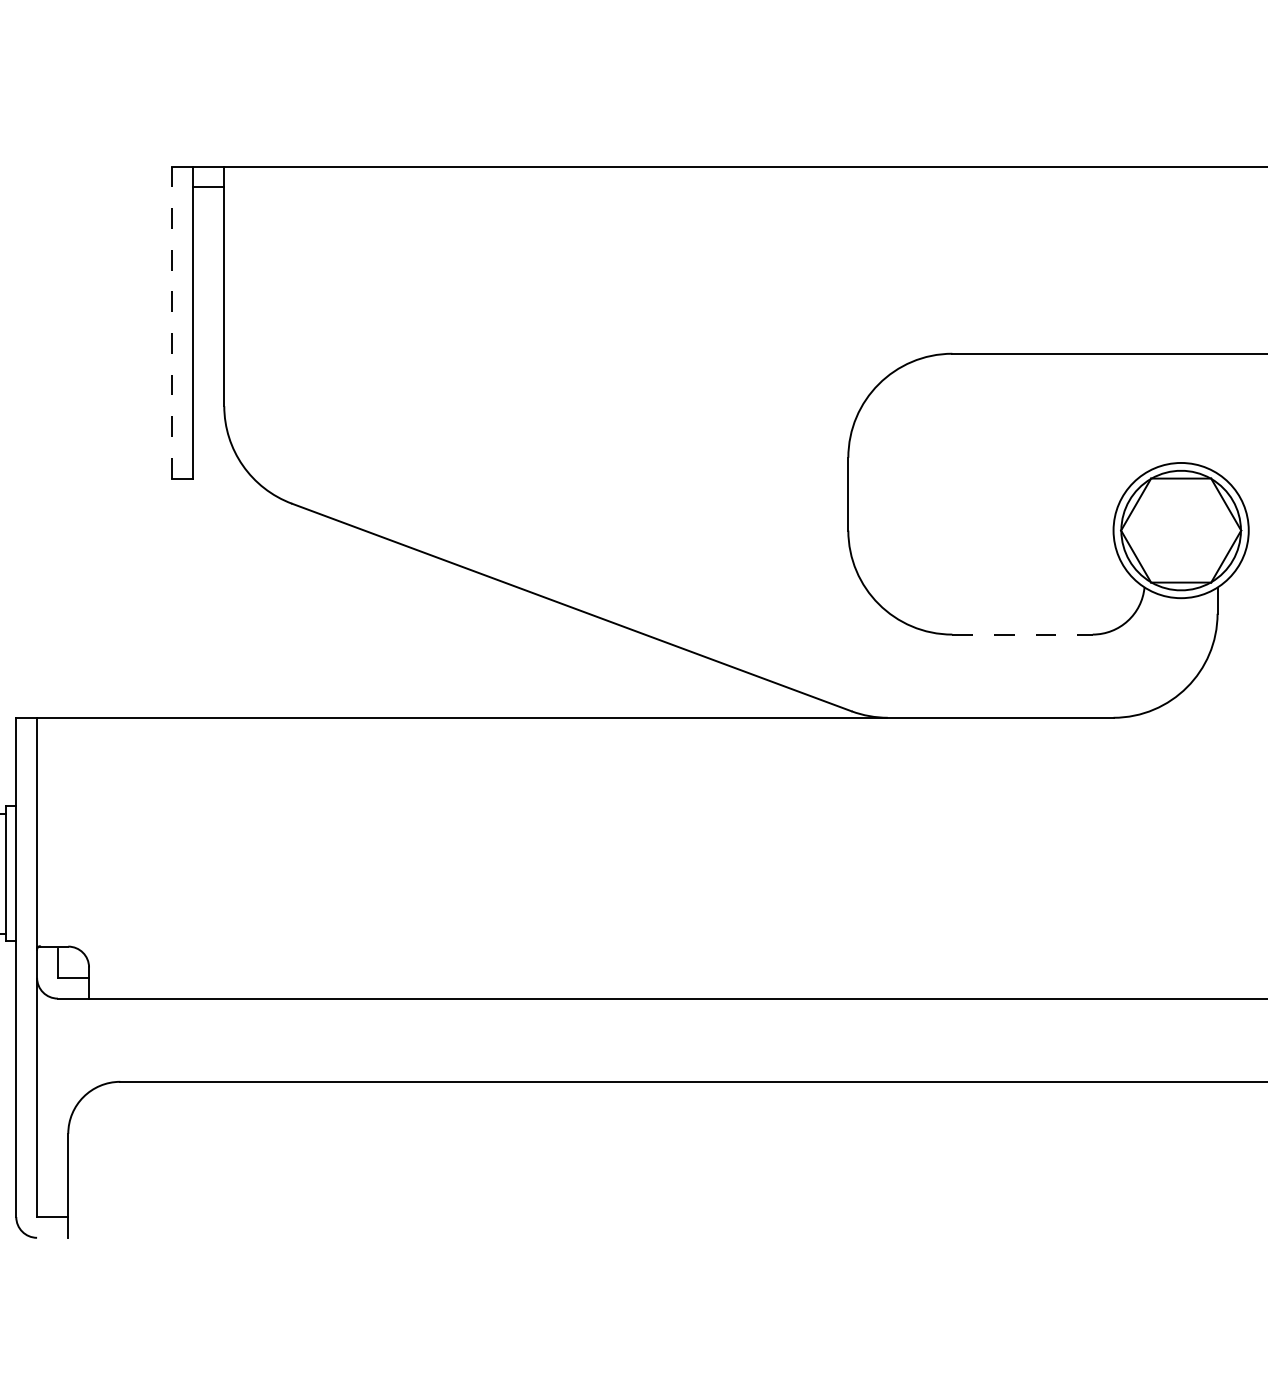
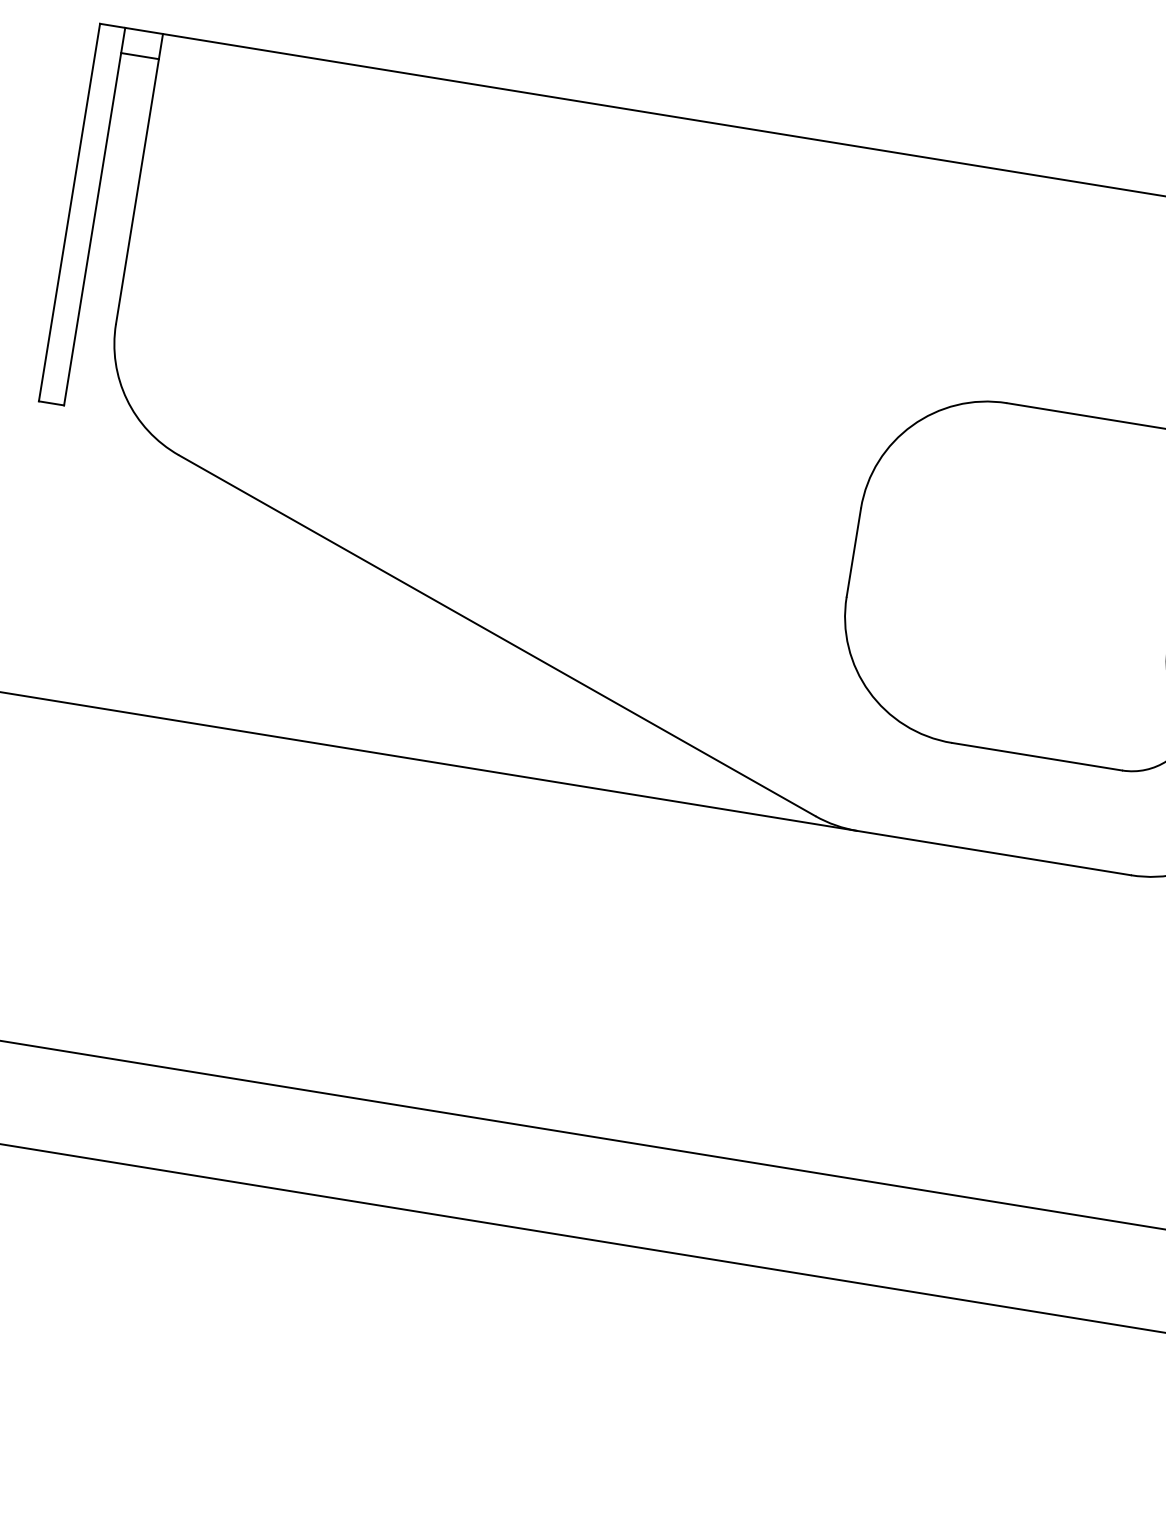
line: (172, 322) -> (69, 212), dashed -> solid
line: (1023, 634) -> (1038, 756), dashed -> solid

